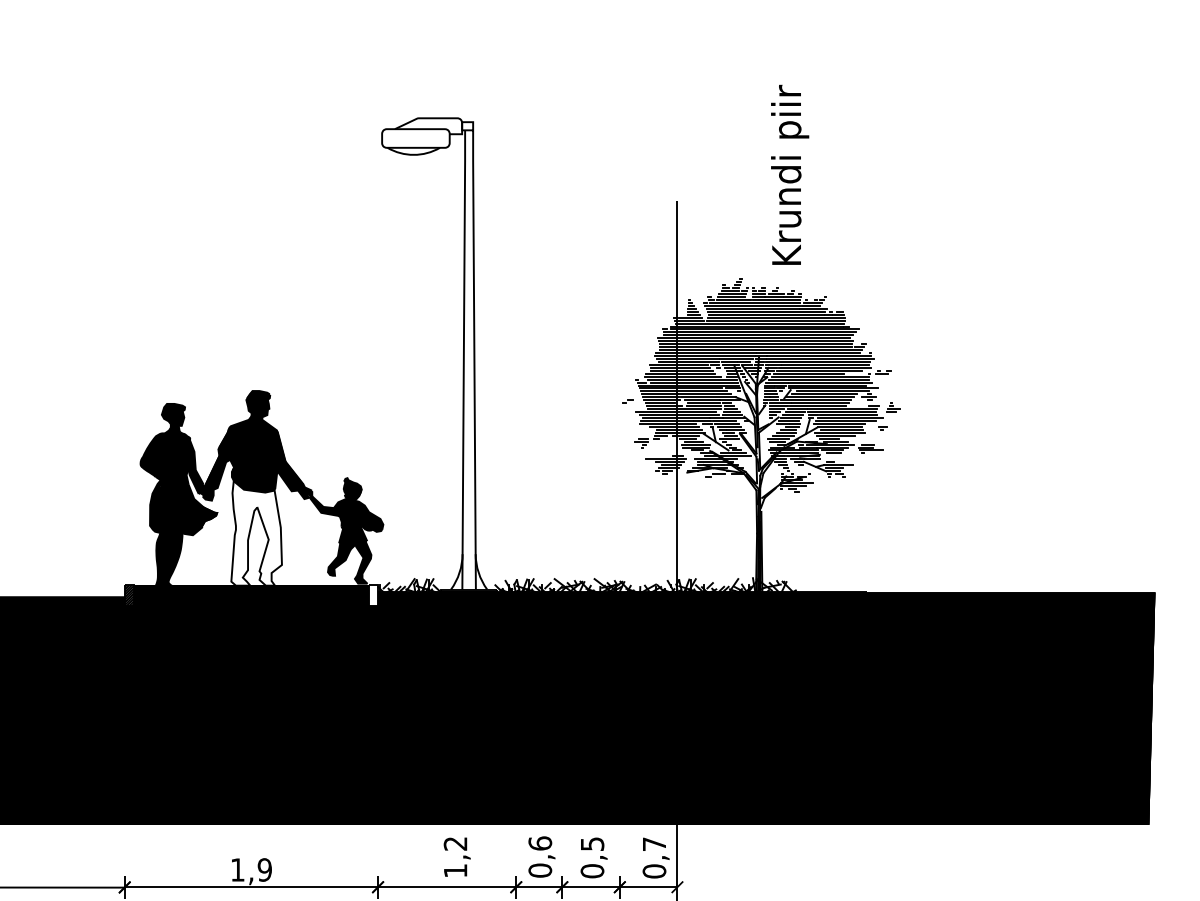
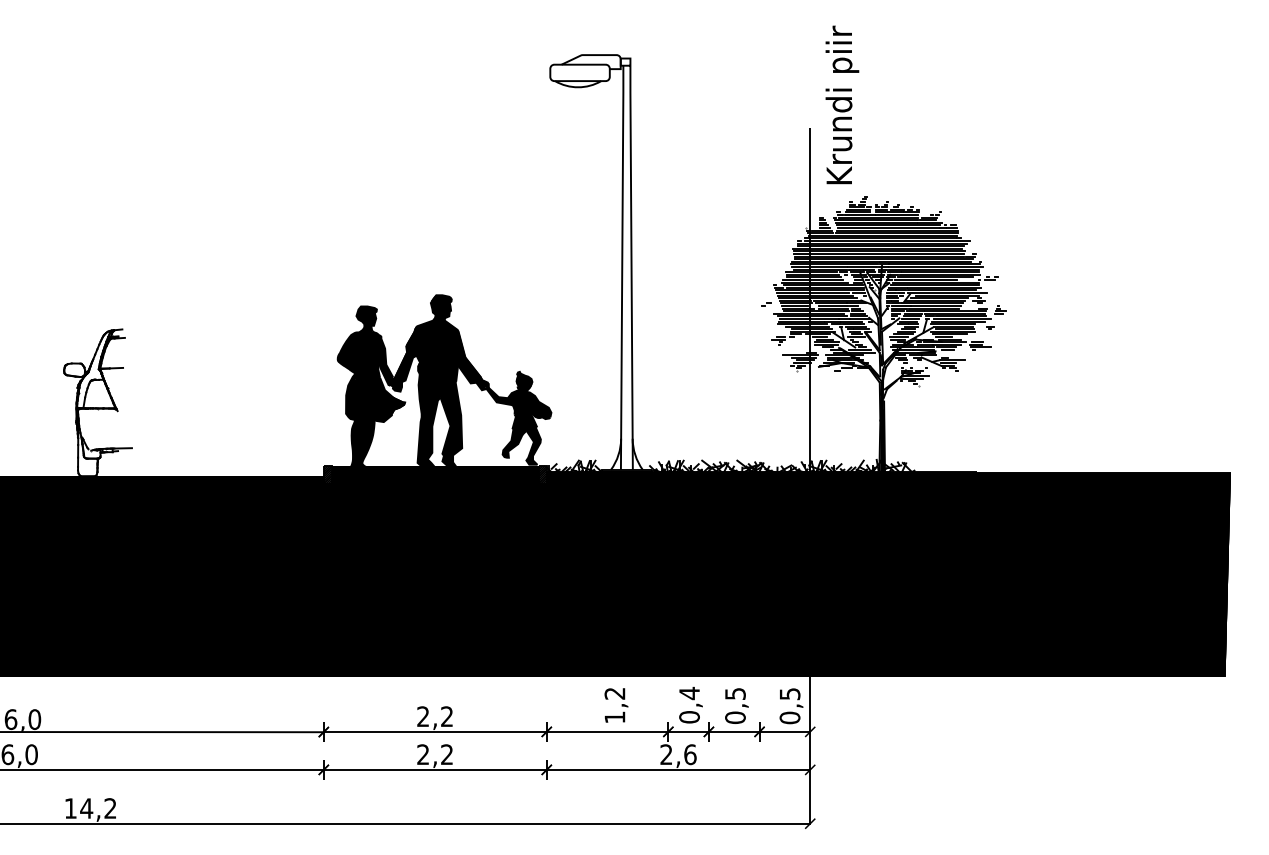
text: (790, 174) -> (842, 104), moved
fill: (256, 533) -> (439, 420), added
hatch: (373, 595) -> (542, 475), added
text: (540, 843) -> (689, 693), 0,6 -> 0,4
text: (655, 844) -> (790, 694), 0,7 -> 0,5
text: (251, 869) -> (435, 716), 1,9 -> 2,2

